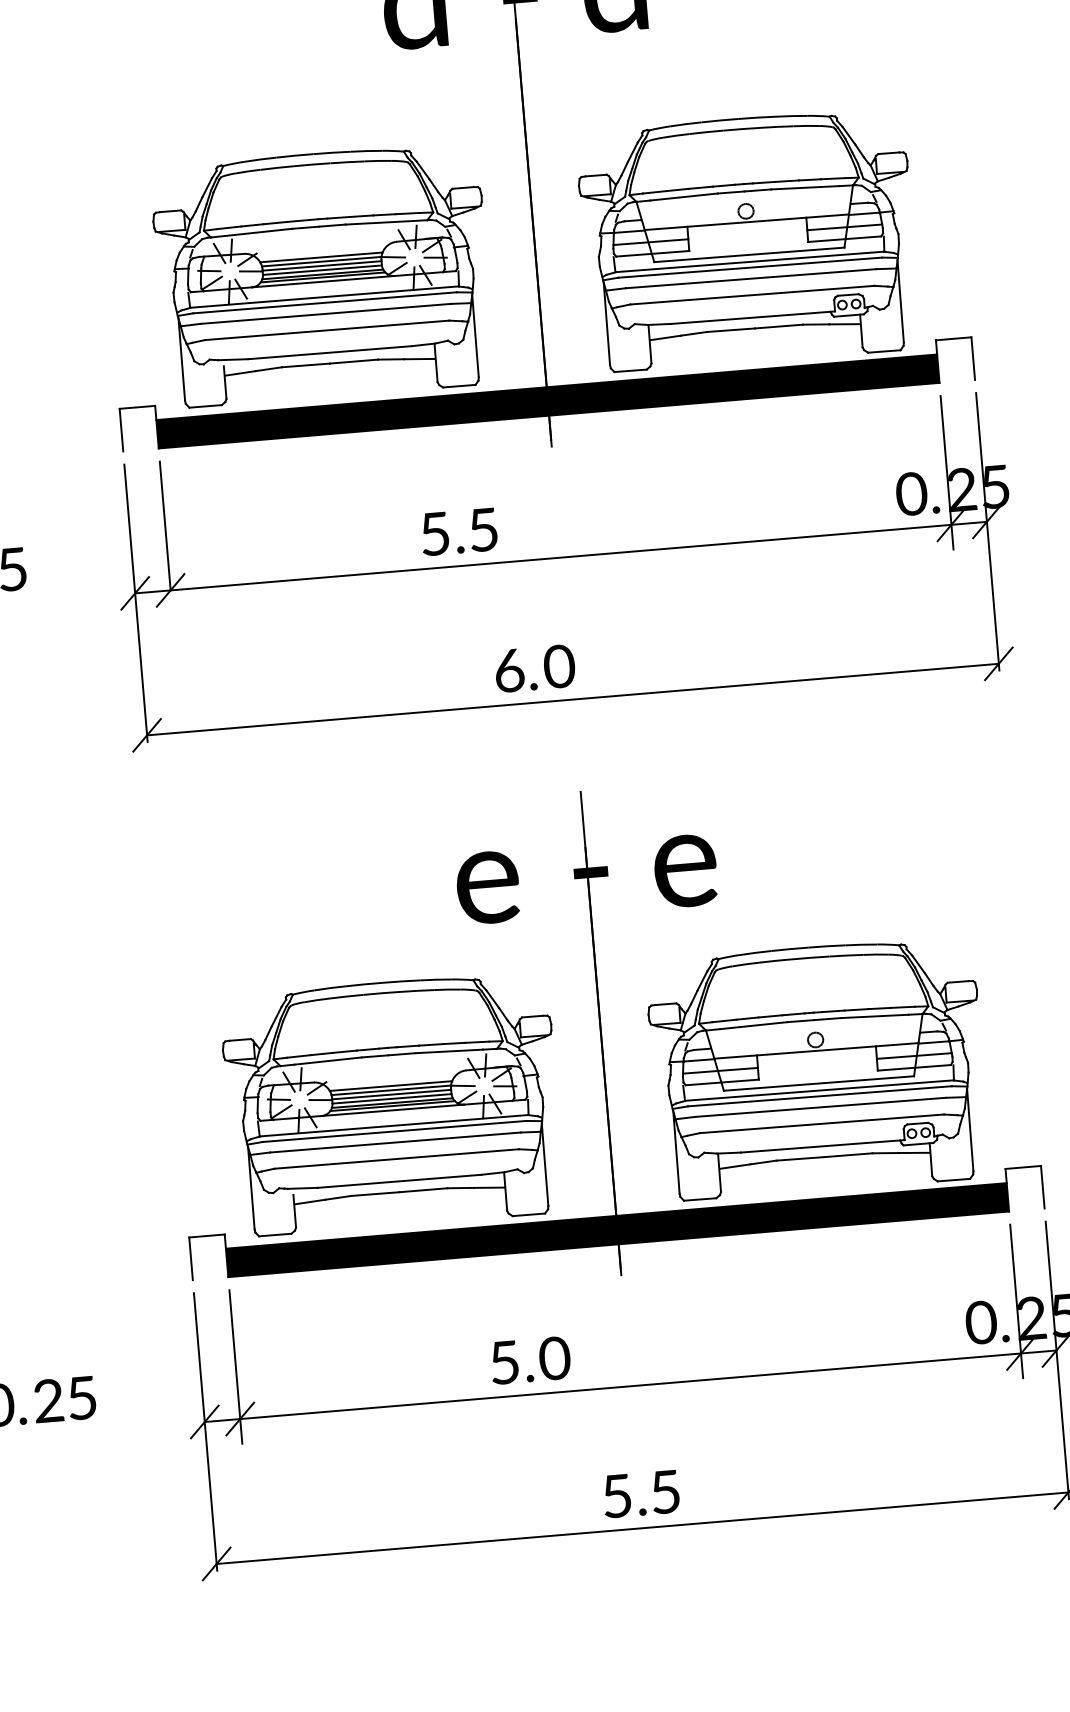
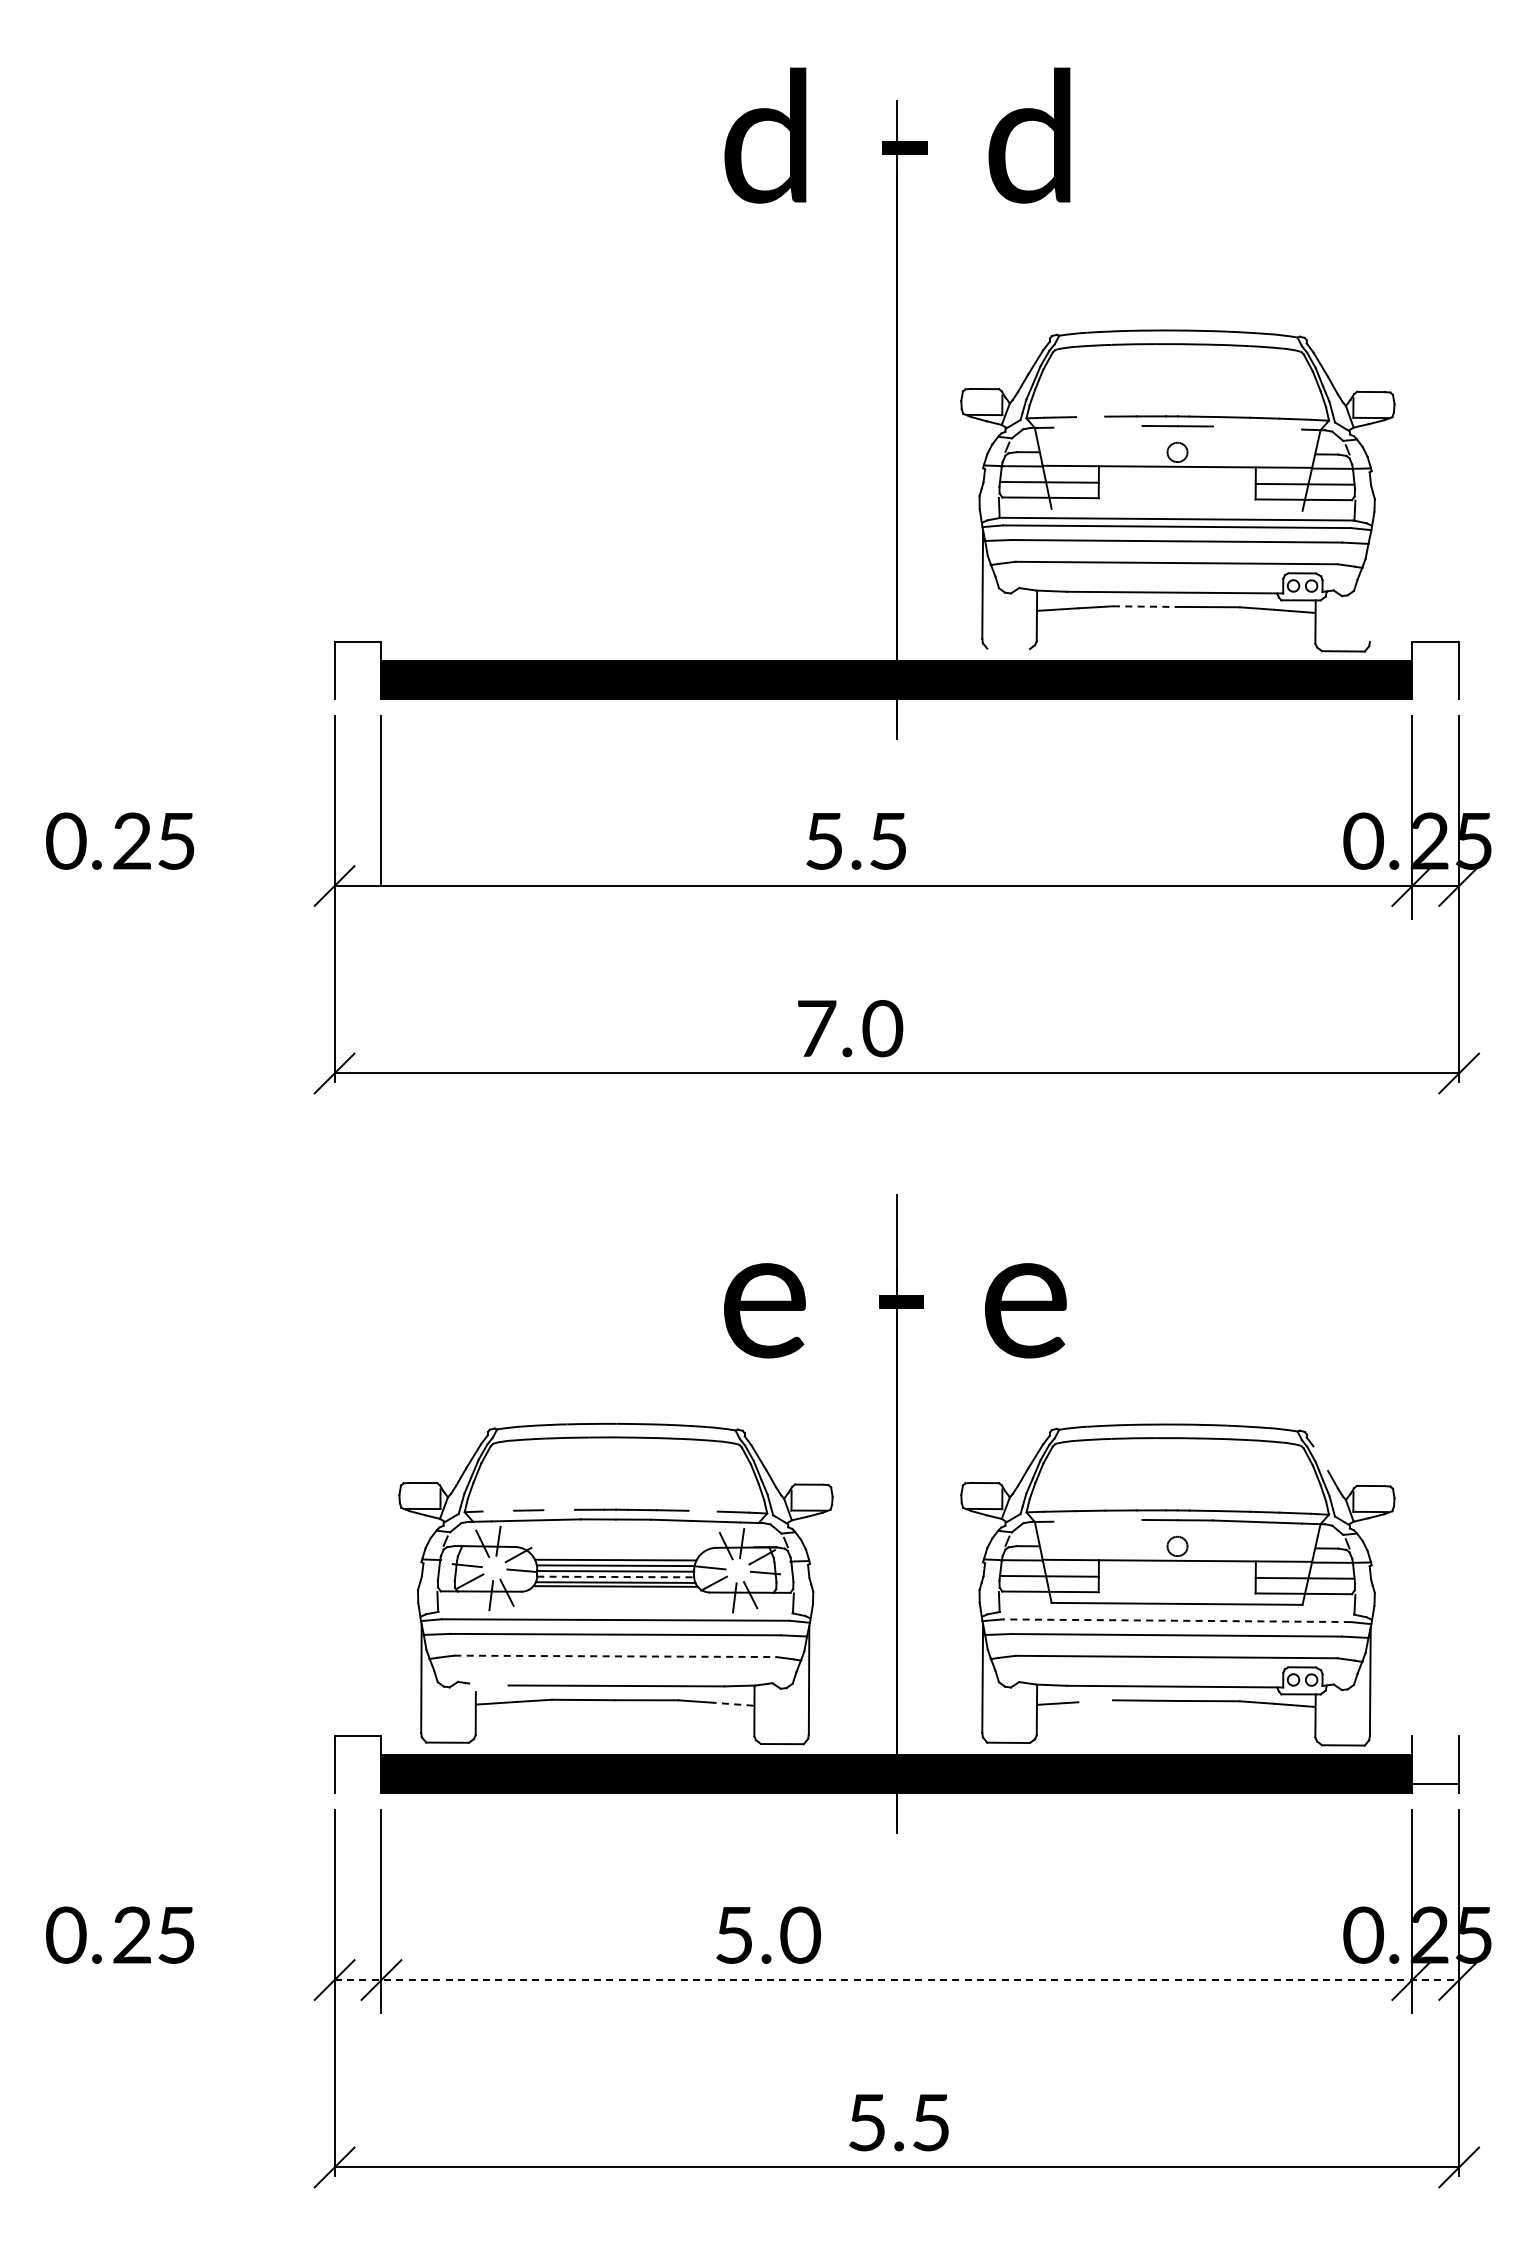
line: (805, 187) -> (1257, 427), removed
line: (677, 189) -> (1090, 416), removed
line: (683, 196) -> (1097, 426), removed
line: (748, 254) -> (1176, 509), removed
part: (322, 275) -> (615, 489), removed
line: (900, 301) -> (1369, 587), removed
line: (730, 330) -> (1144, 606), solid -> dashed
line: (630, 370) -> (1008, 648), removed
text: (458, 532) -> (855, 841), moved
line: (170, 589) -> (381, 885), removed
text: (509, 670) -> (817, 1028), 6 -> 7
line: (918, 964) -> (1320, 1458), removed
line: (753, 1025) -> (1097, 1520), removed
line: (453, 1042) -> (702, 1510), removed
line: (345, 1051) -> (559, 1509), removed
line: (299, 1055) -> (498, 1510), removed
line: (819, 1090) -> (1176, 1612), removed
line: (819, 1096) -> (1176, 1620), solid -> dashed
line: (392, 1099) -> (616, 1577), solid -> dashed
line: (392, 1109) -> (615, 1591), removed
line: (394, 1125) -> (615, 1612), removed
line: (396, 1159) -> (615, 1656), solid -> dashed
line: (763, 1162) -> (1095, 1701), removed
line: (1023, 1167) -> (1435, 1784), moved
line: (302, 1188) -> (488, 1684), removed
line: (488, 1188) -> (732, 1704), solid -> dashed
line: (631, 1386) -> (897, 1980), solid -> dashed

